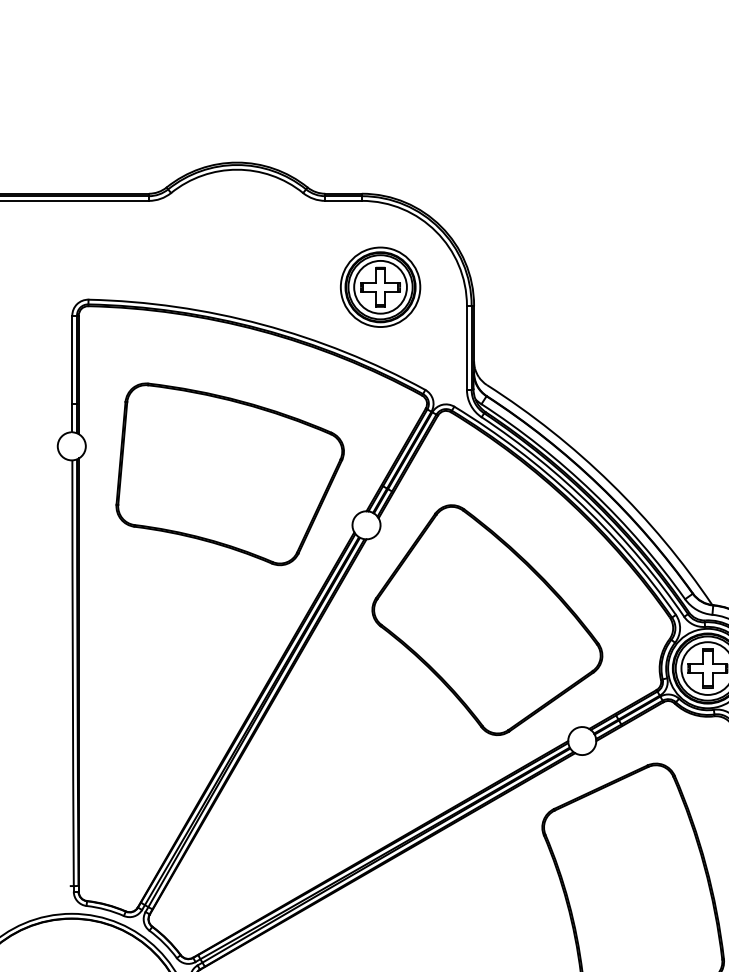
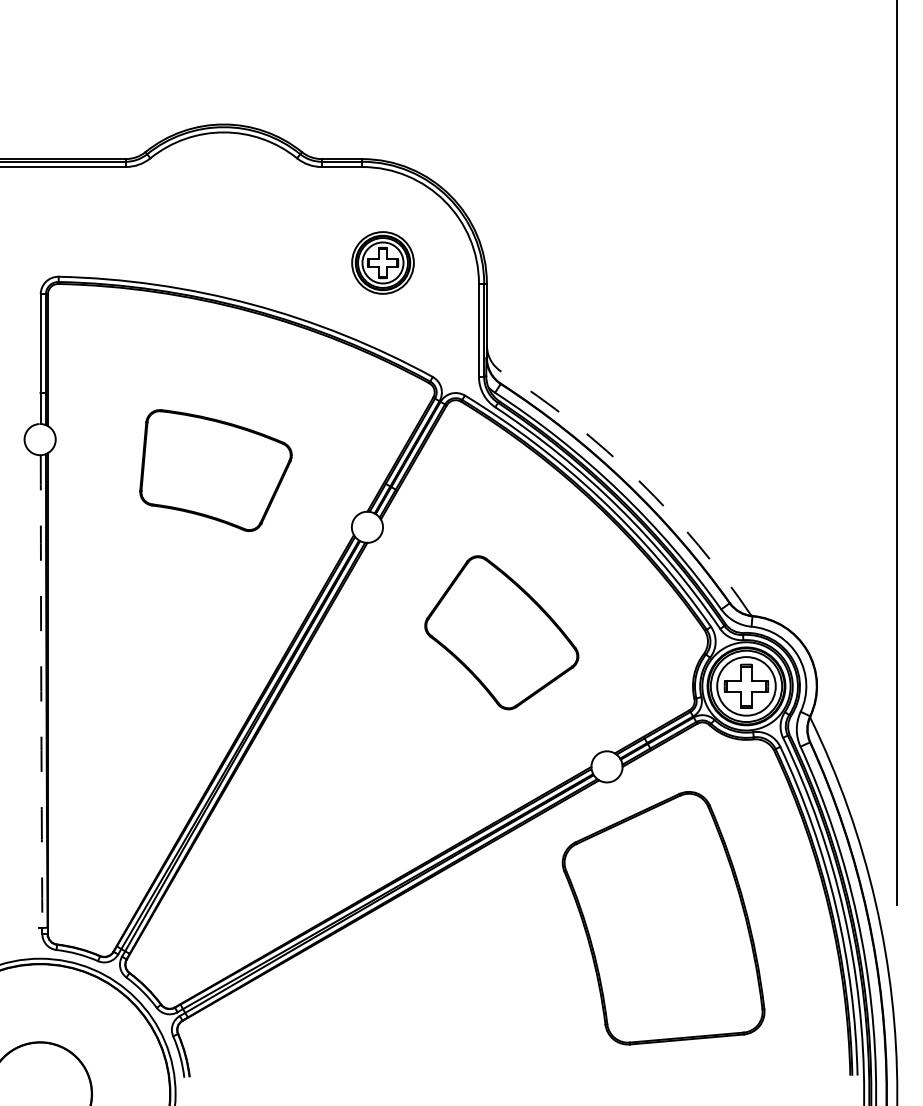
part: (380, 286) -> (382, 262), size x0.7
part: (229, 474) -> (215, 470), size x0.6
arc: (610, 483) -> (638, 480), solid -> dashed
part: (487, 620) -> (501, 632), size x0.6
arc: (73, 673) -> (41, 691), solid -> dashed

